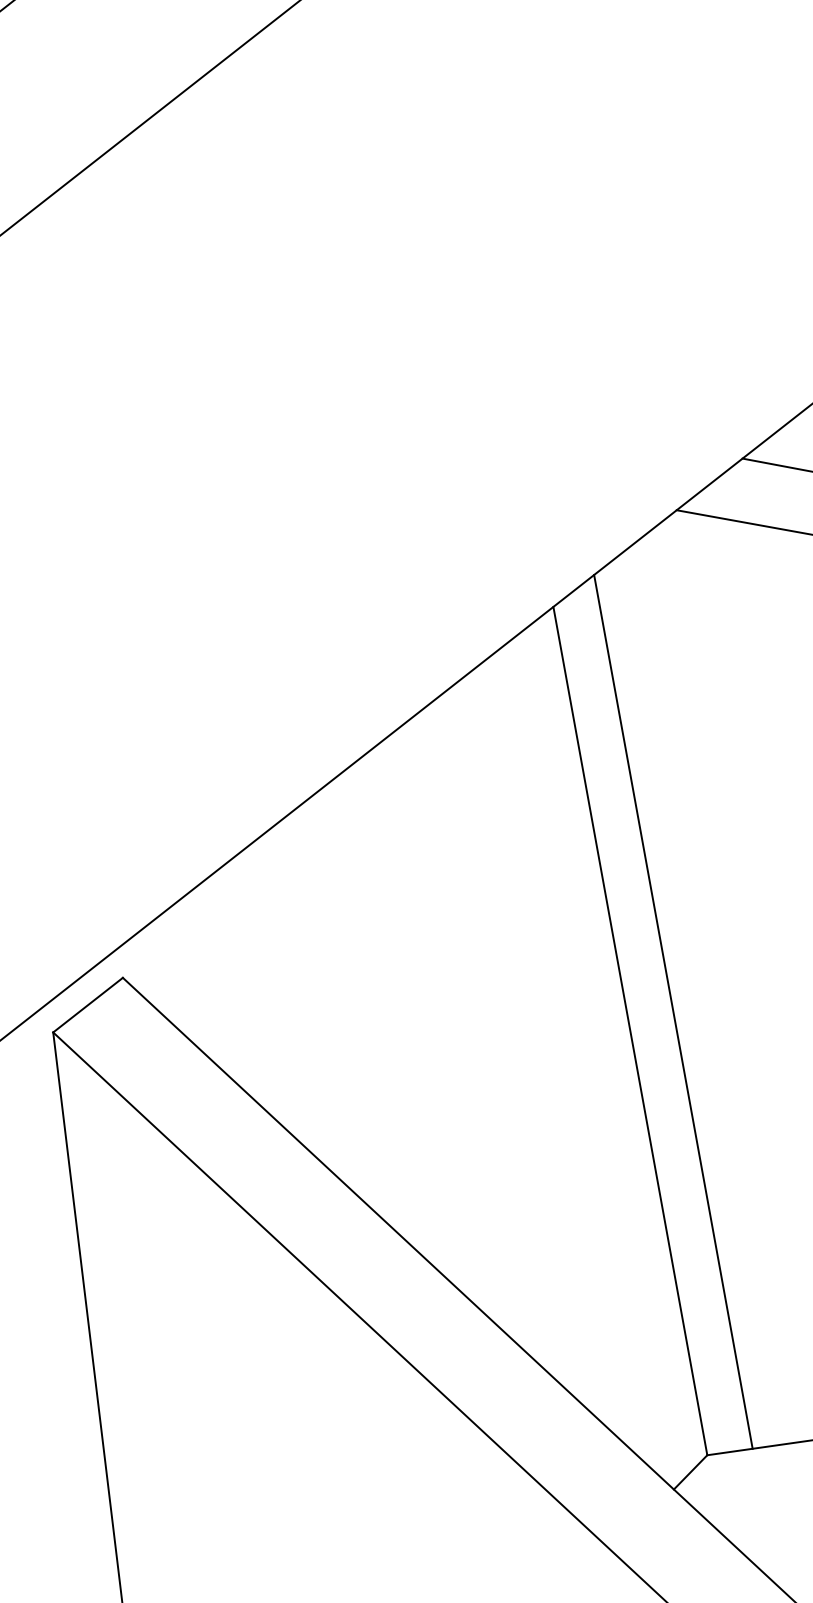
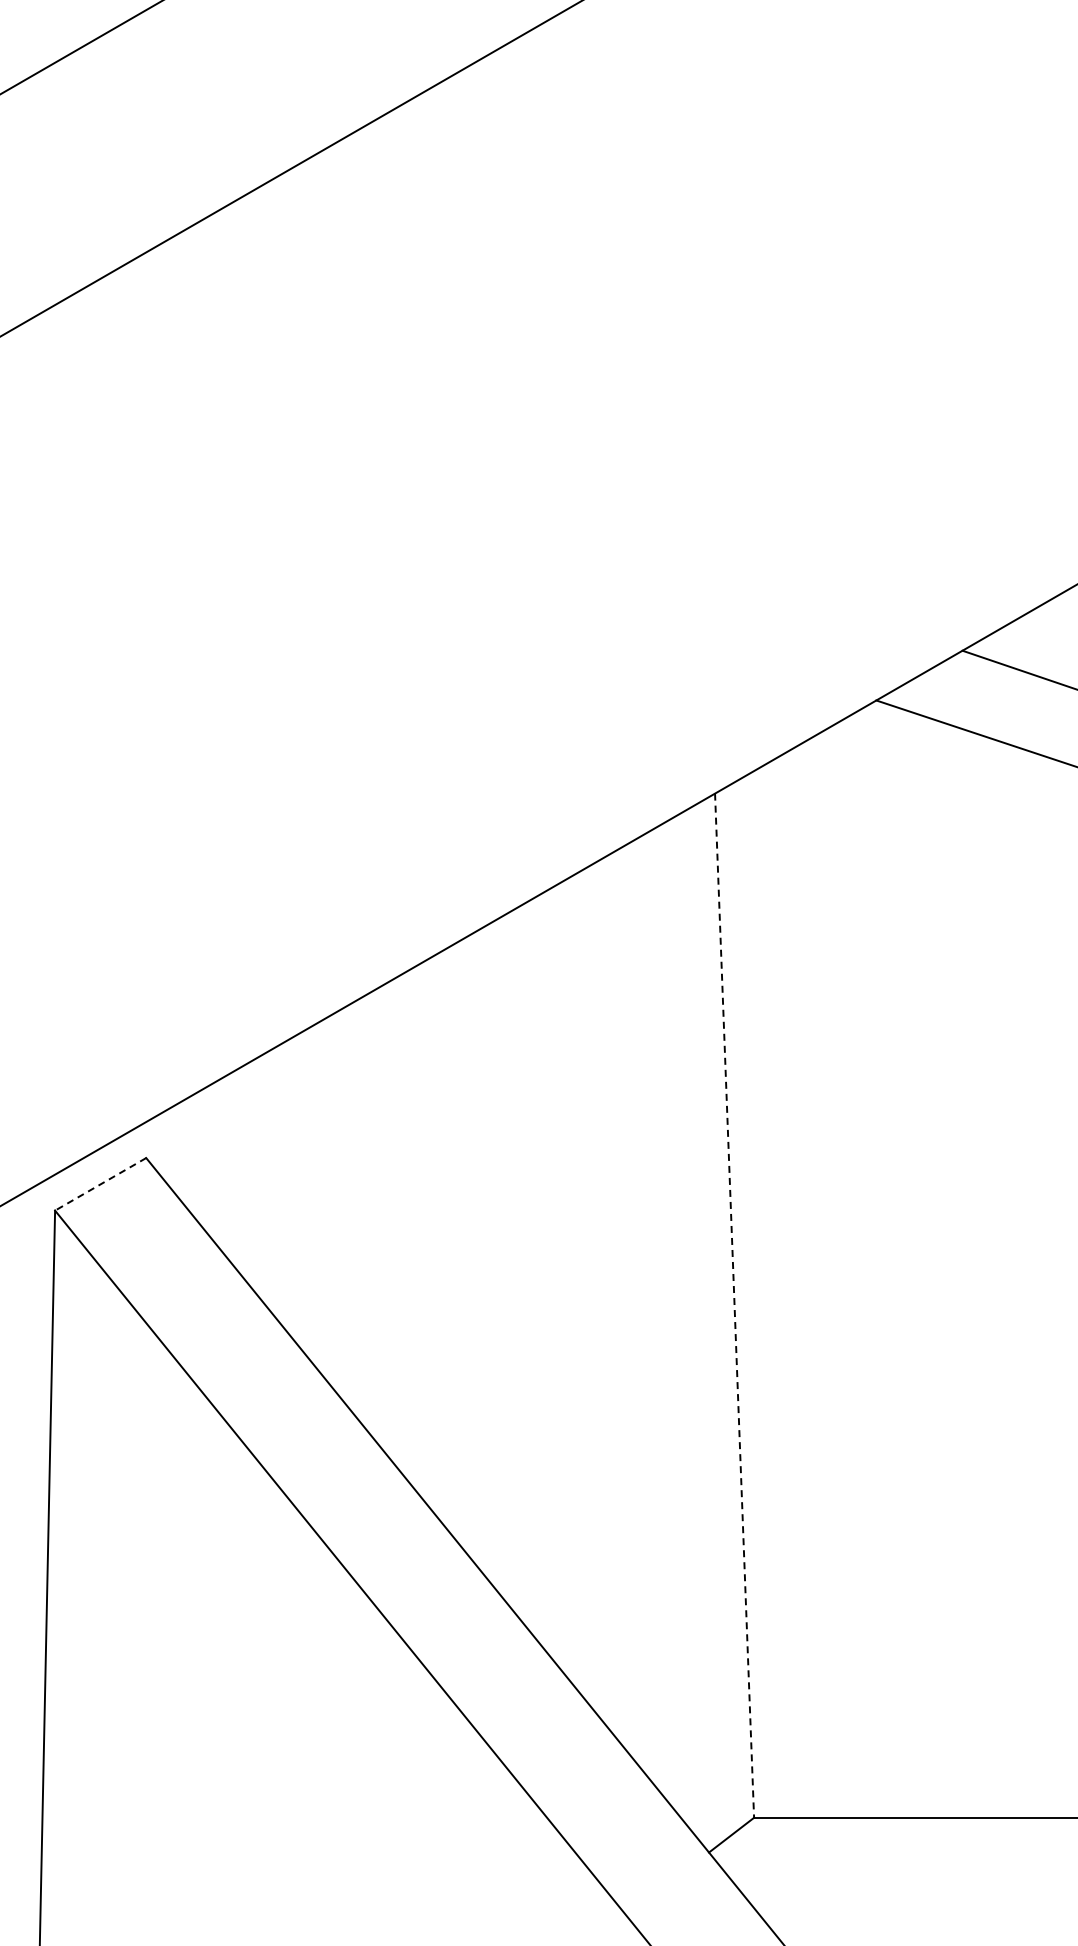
line: (87, 1005) -> (100, 1184), solid -> dashed
line: (673, 1011) -> (788, 1289), removed
line: (630, 1031) -> (734, 1306), solid -> dashed

